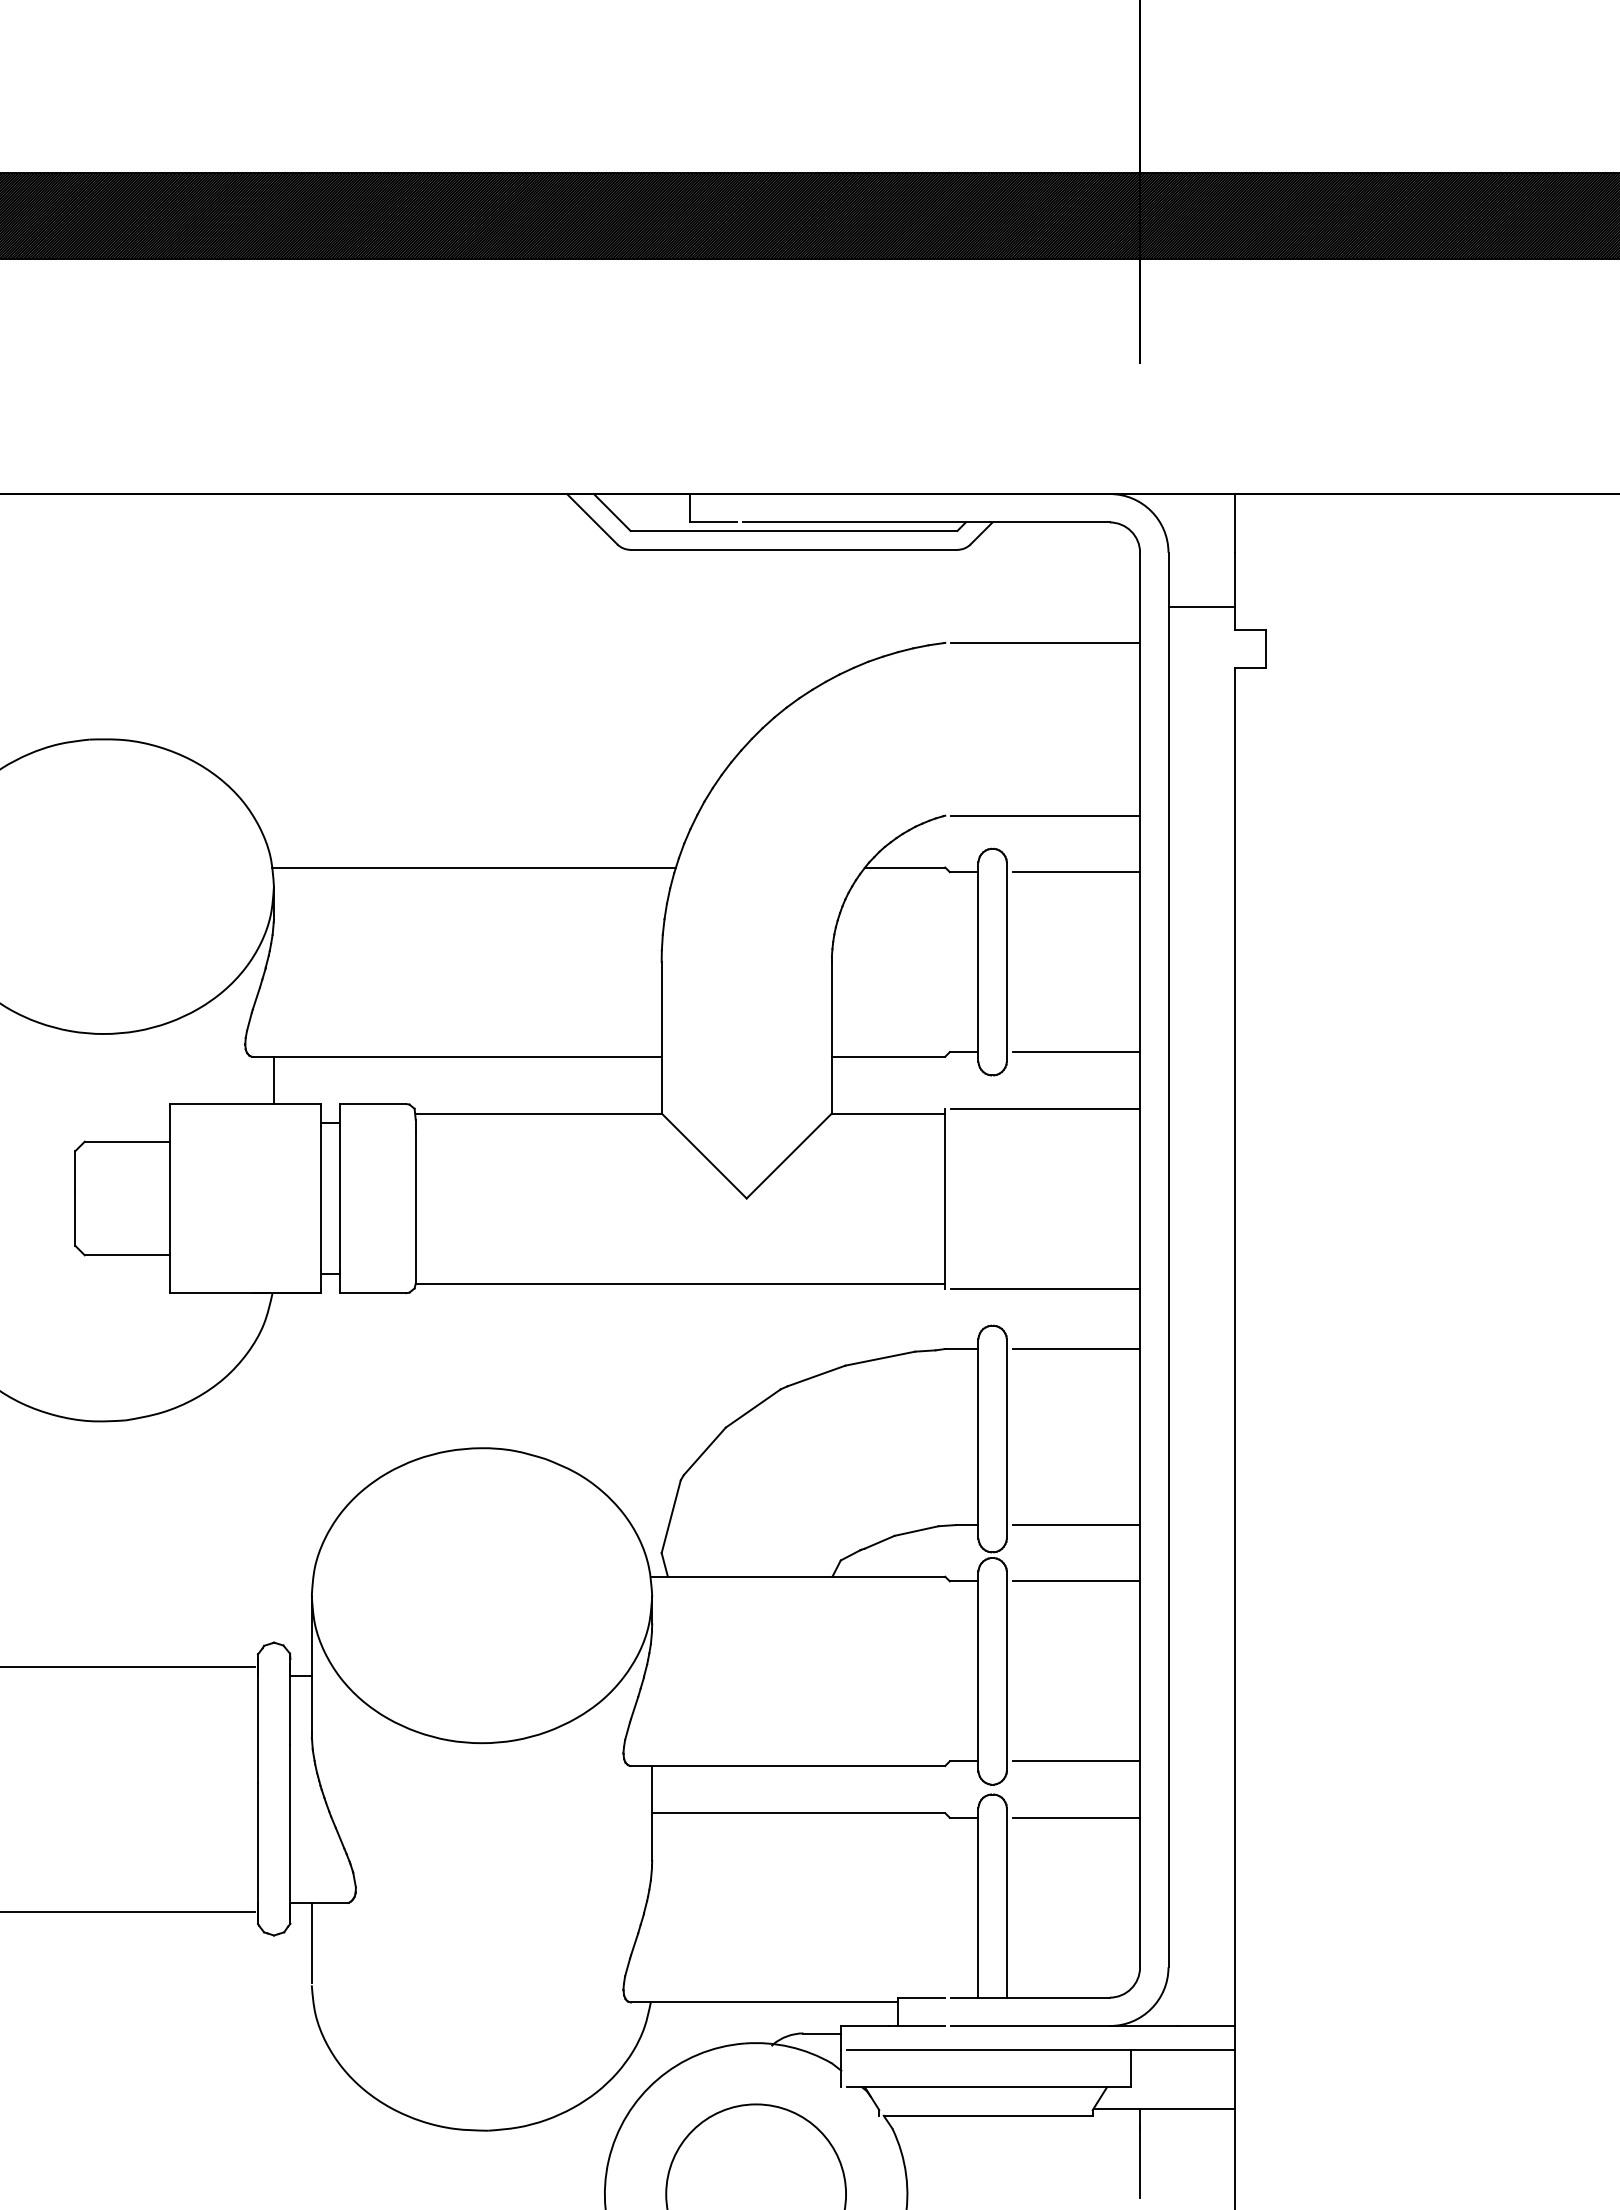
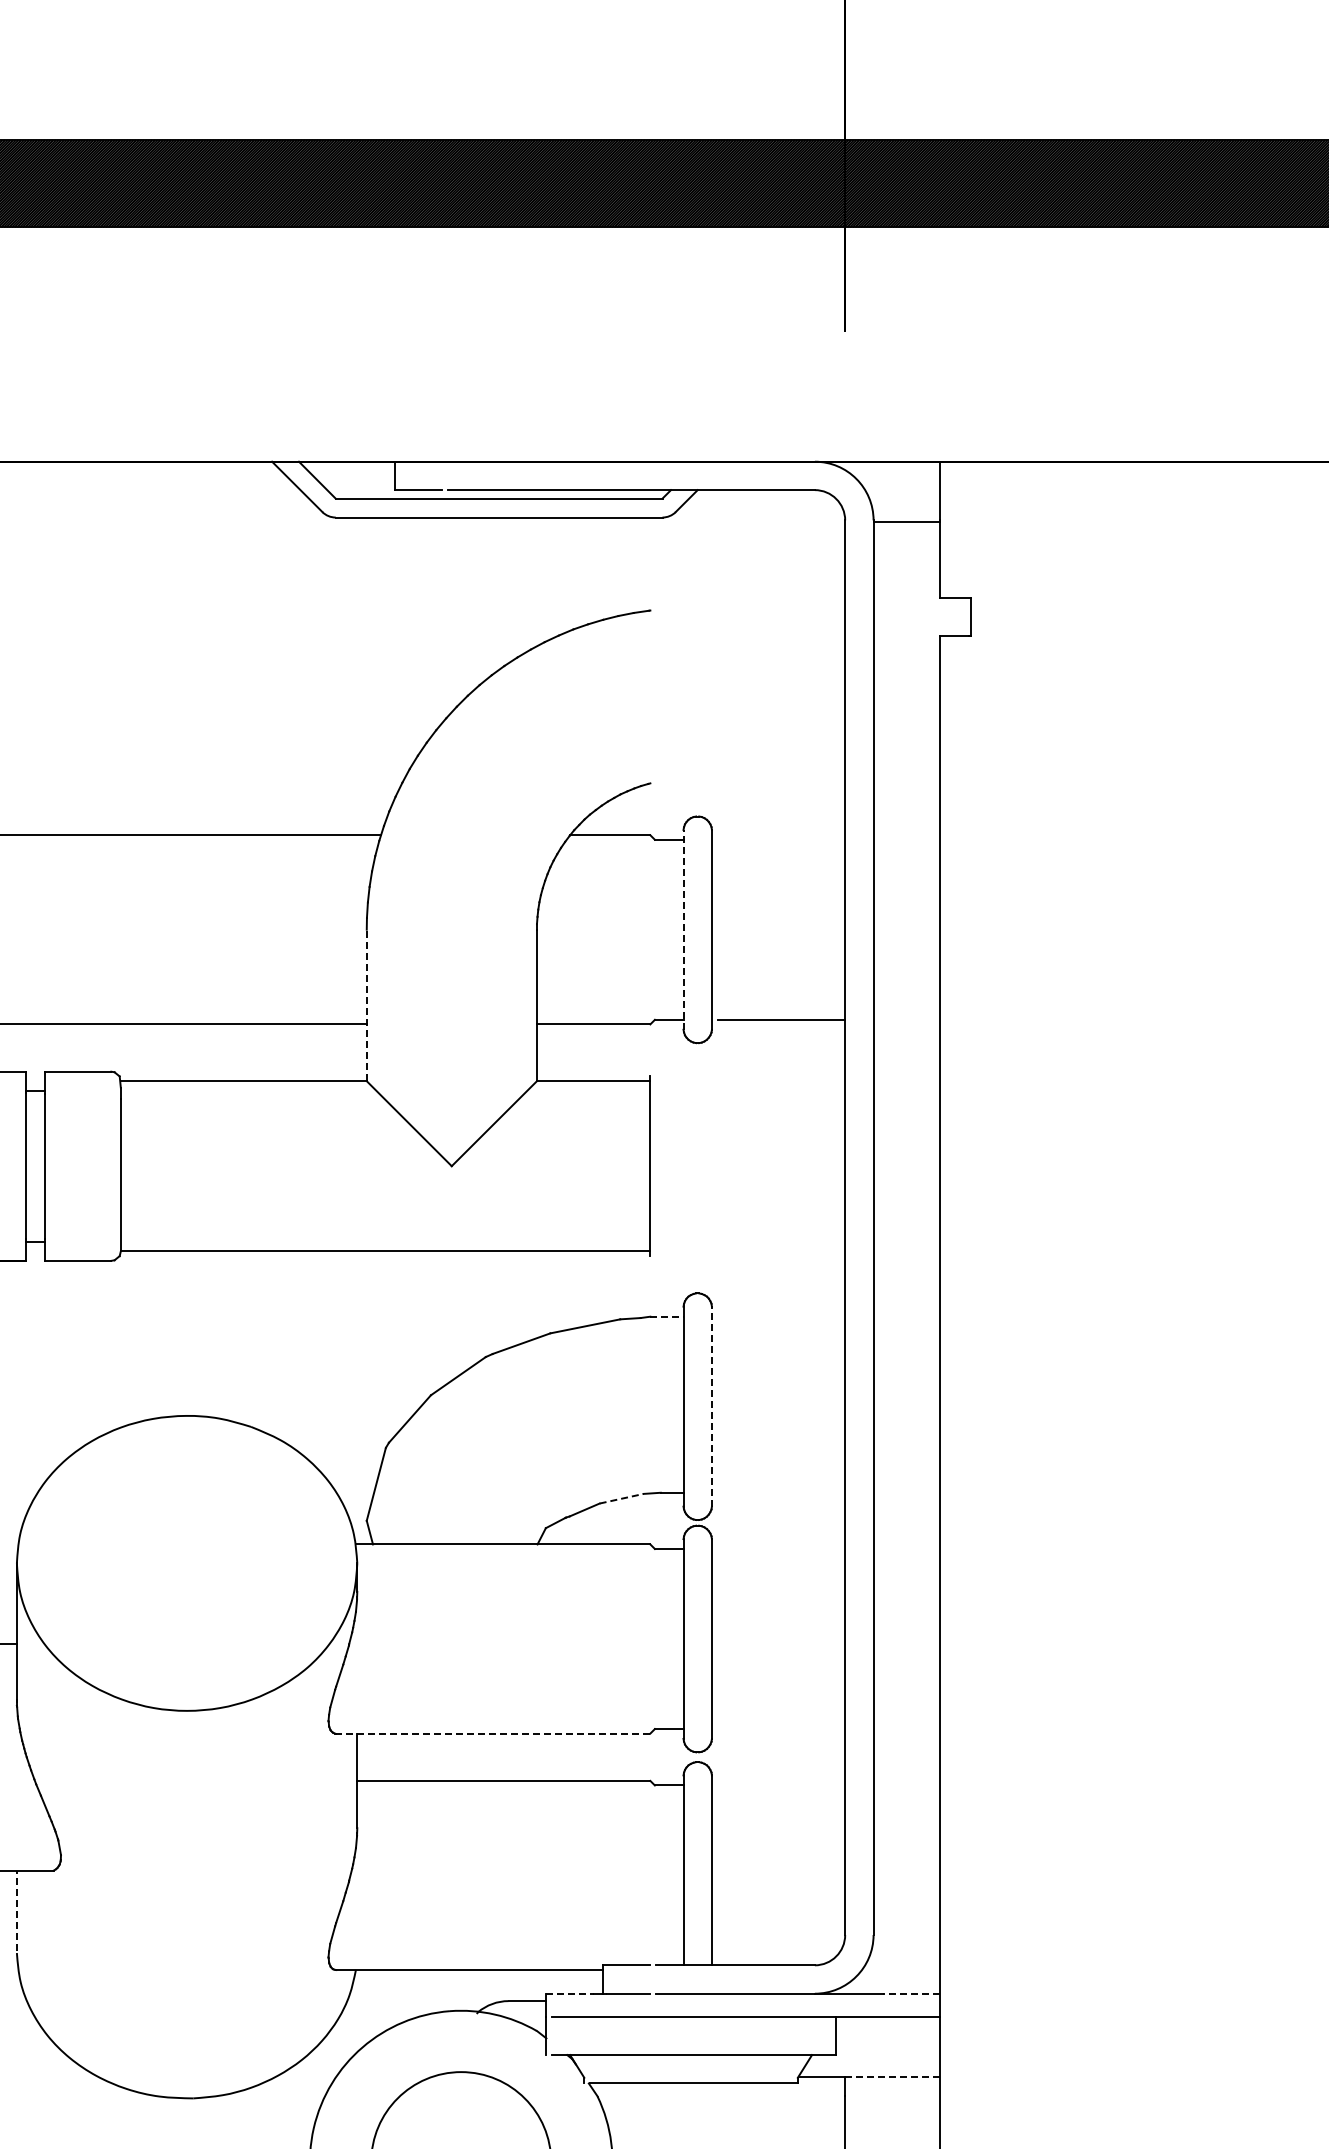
line: (1201, 607) -> (906, 522), moved
line: (1045, 642) -> (750, 610), removed
line: (1045, 815) -> (750, 783), removed
line: (1076, 872) -> (781, 840), removed
line: (978, 961) -> (683, 929), solid -> dashed
line: (661, 1037) -> (366, 1005), solid -> dashed
line: (1045, 1108) -> (750, 1076), removed
line: (1045, 1288) -> (750, 1256), removed
line: (961, 1349) -> (666, 1317), solid -> dashed
line: (1076, 1349) -> (781, 1317), removed
line: (1006, 1438) -> (711, 1406), solid -> dashed
line: (1076, 1525) -> (781, 1493), removed
line: (916, 1531) -> (621, 1499), solid -> dashed
line: (1076, 1581) -> (781, 1549), removed
line: (1076, 1761) -> (781, 1729), removed
line: (787, 1765) -> (492, 1733), solid -> dashed
line: (1076, 1817) -> (781, 1785), removed
line: (311, 1942) -> (16, 1910), solid -> dashed
line: (865, 2026) -> (570, 1994), solid -> dashed
line: (1205, 2026) -> (910, 1994), solid -> dashed
line: (1187, 2109) -> (892, 2077), solid -> dashed

